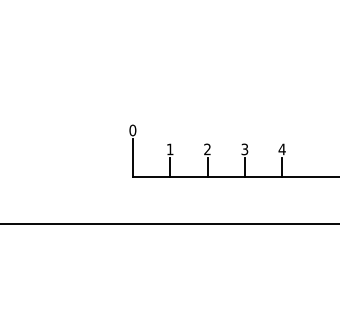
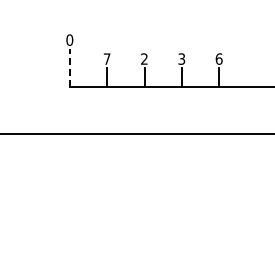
text: (170, 149) -> (107, 59), 1 -> 7
text: (281, 149) -> (218, 59), 4 -> 6
line: (132, 158) -> (69, 68), solid -> dashed

